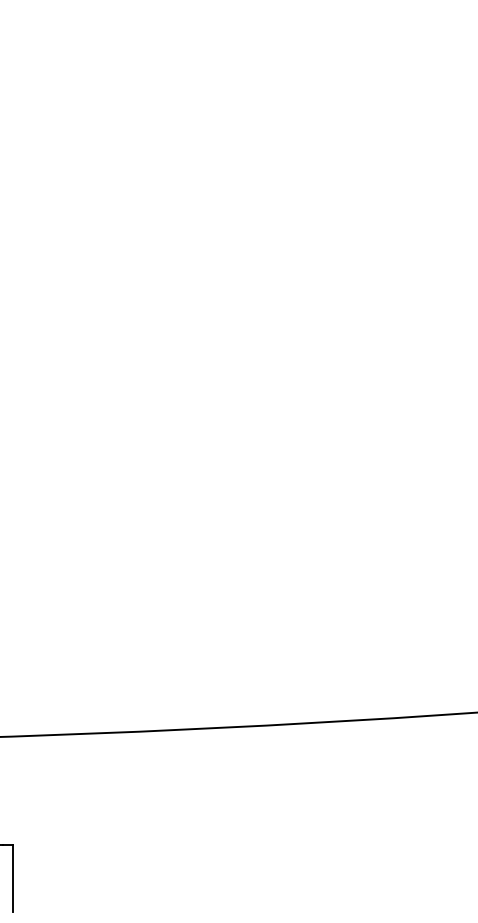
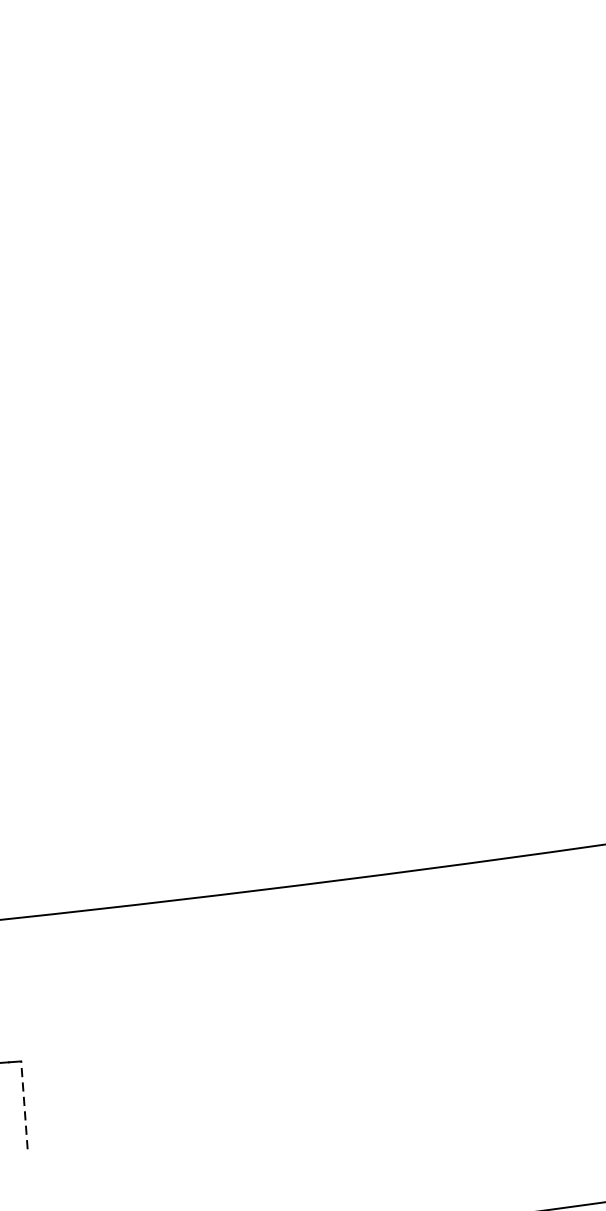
line: (12, 878) -> (24, 1104), solid -> dashed

